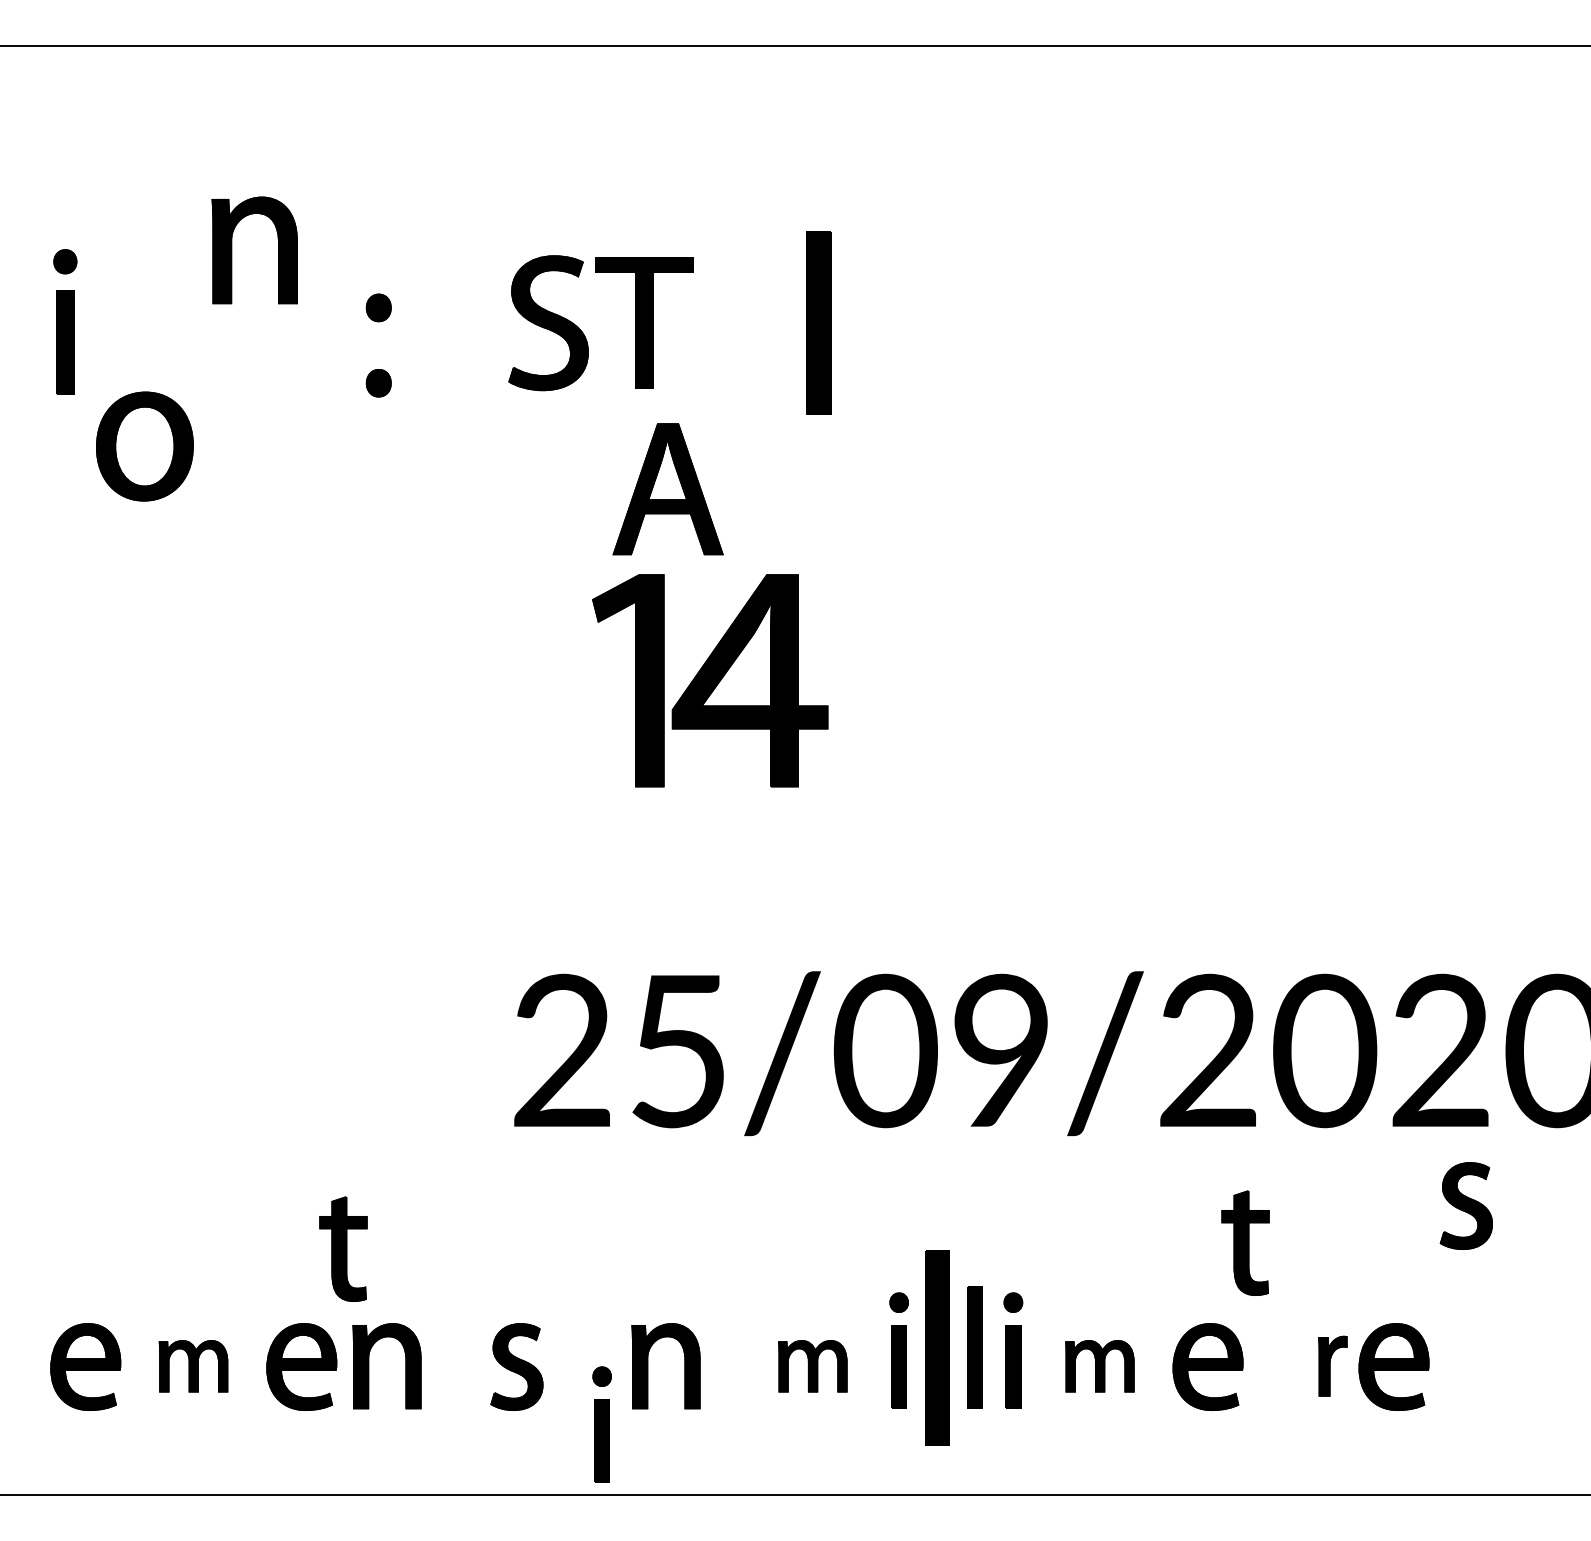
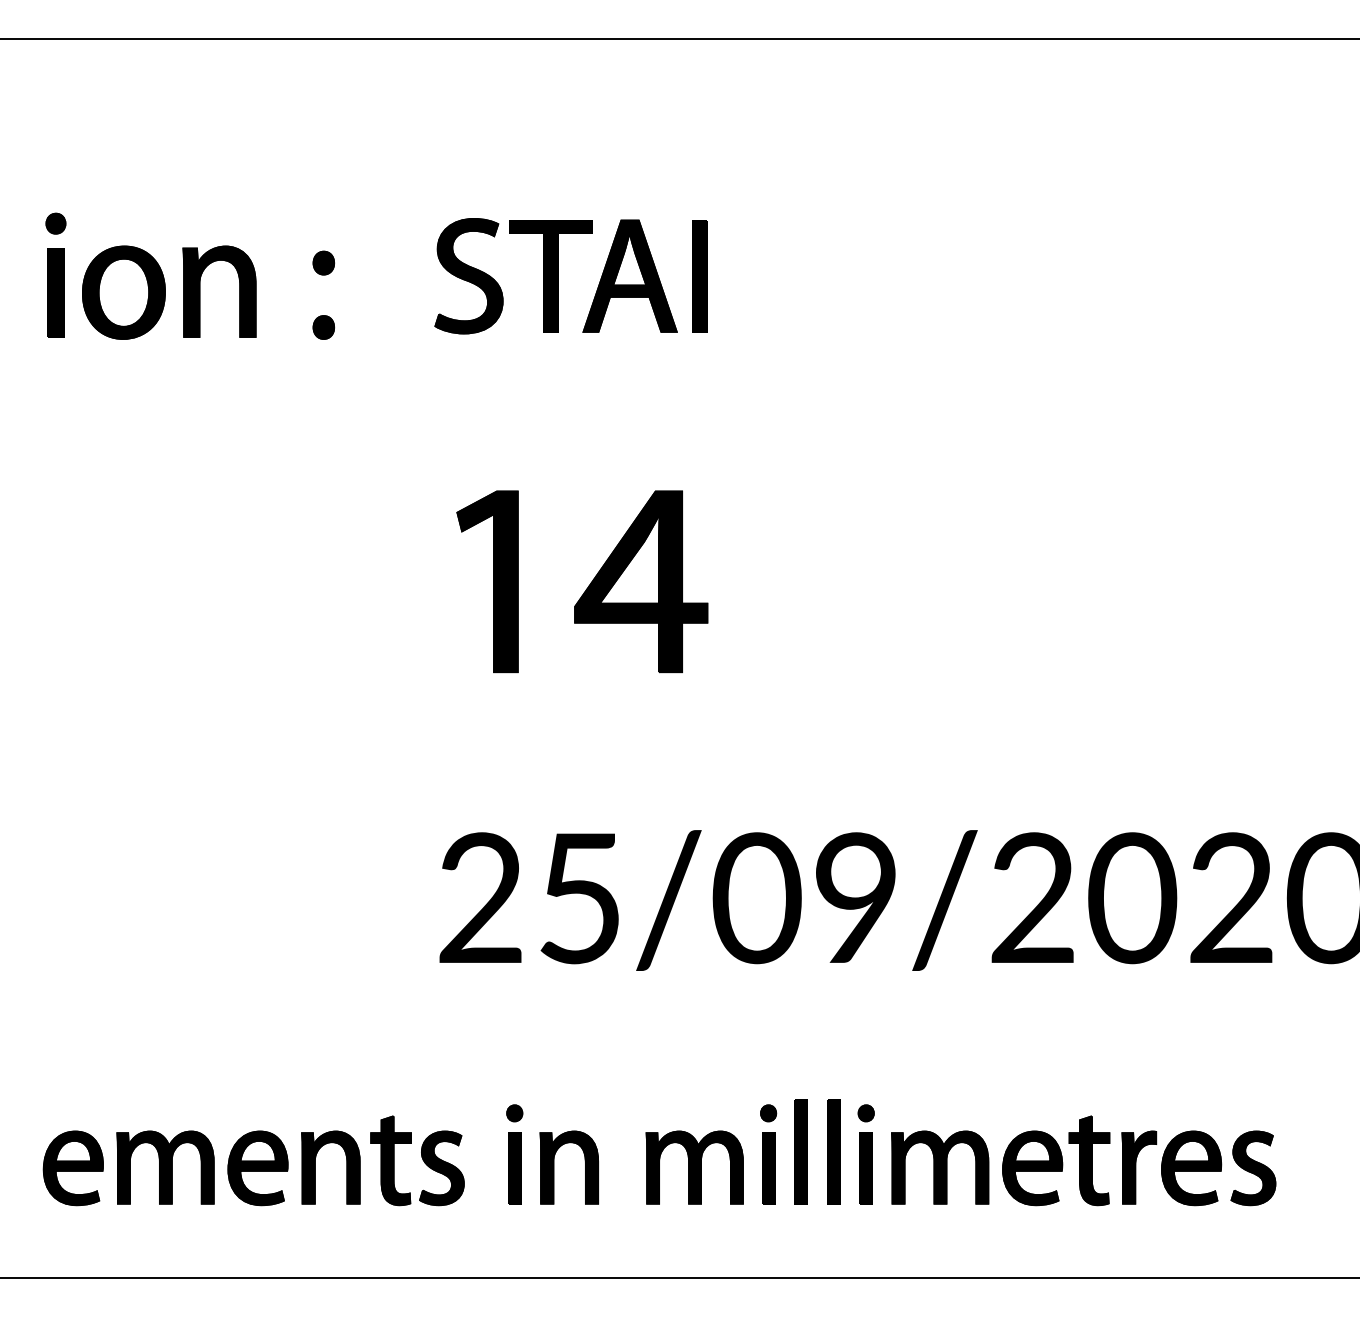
part: (232, 250) -> (200, 291), moved
part: (819, 322) -> (700, 275), size x0.71
part: (144, 446) -> (123, 292), moved
part: (667, 489) -> (629, 276), moved
part: (635, 680) -> (493, 581), moved
part: (1465, 1205) -> (1252, 1167), moved
part: (1245, 1242) -> (1089, 1160), moved
part: (343, 1248) -> (391, 1160), moved
part: (936, 1347) -> (800, 1151), size x0.62
part: (193, 1366) -> (165, 1167), size x1.67
part: (812, 1366) -> (694, 1167), size x1.67
part: (1099, 1366) -> (939, 1167), size x1.67
part: (1332, 1366) -> (1138, 1167), size x1.43
part: (601, 1424) -> (514, 1154), moved

